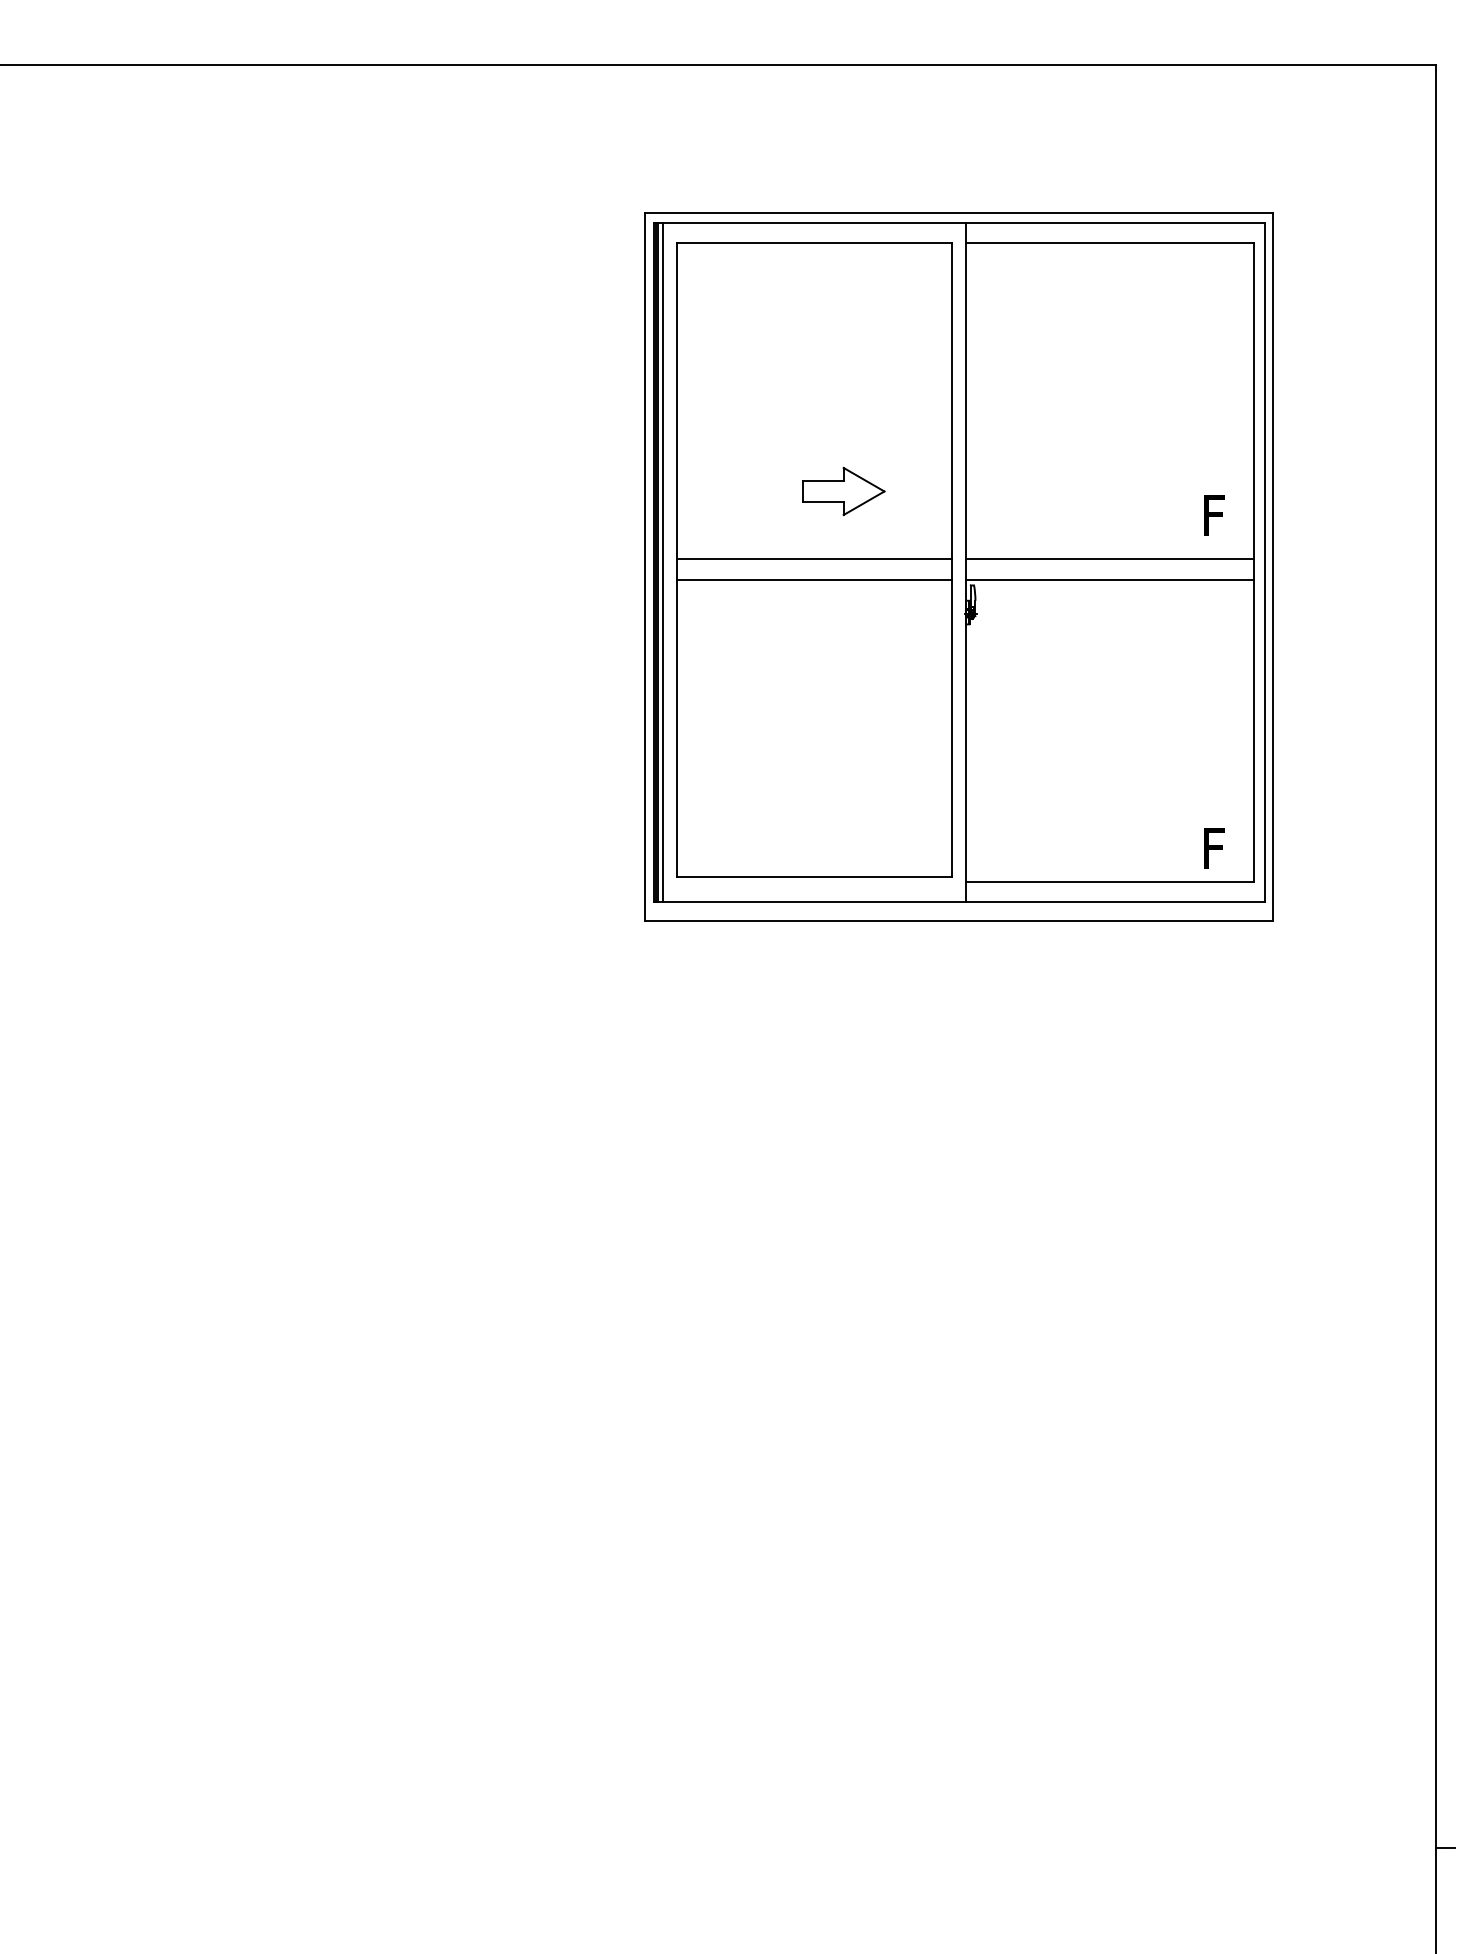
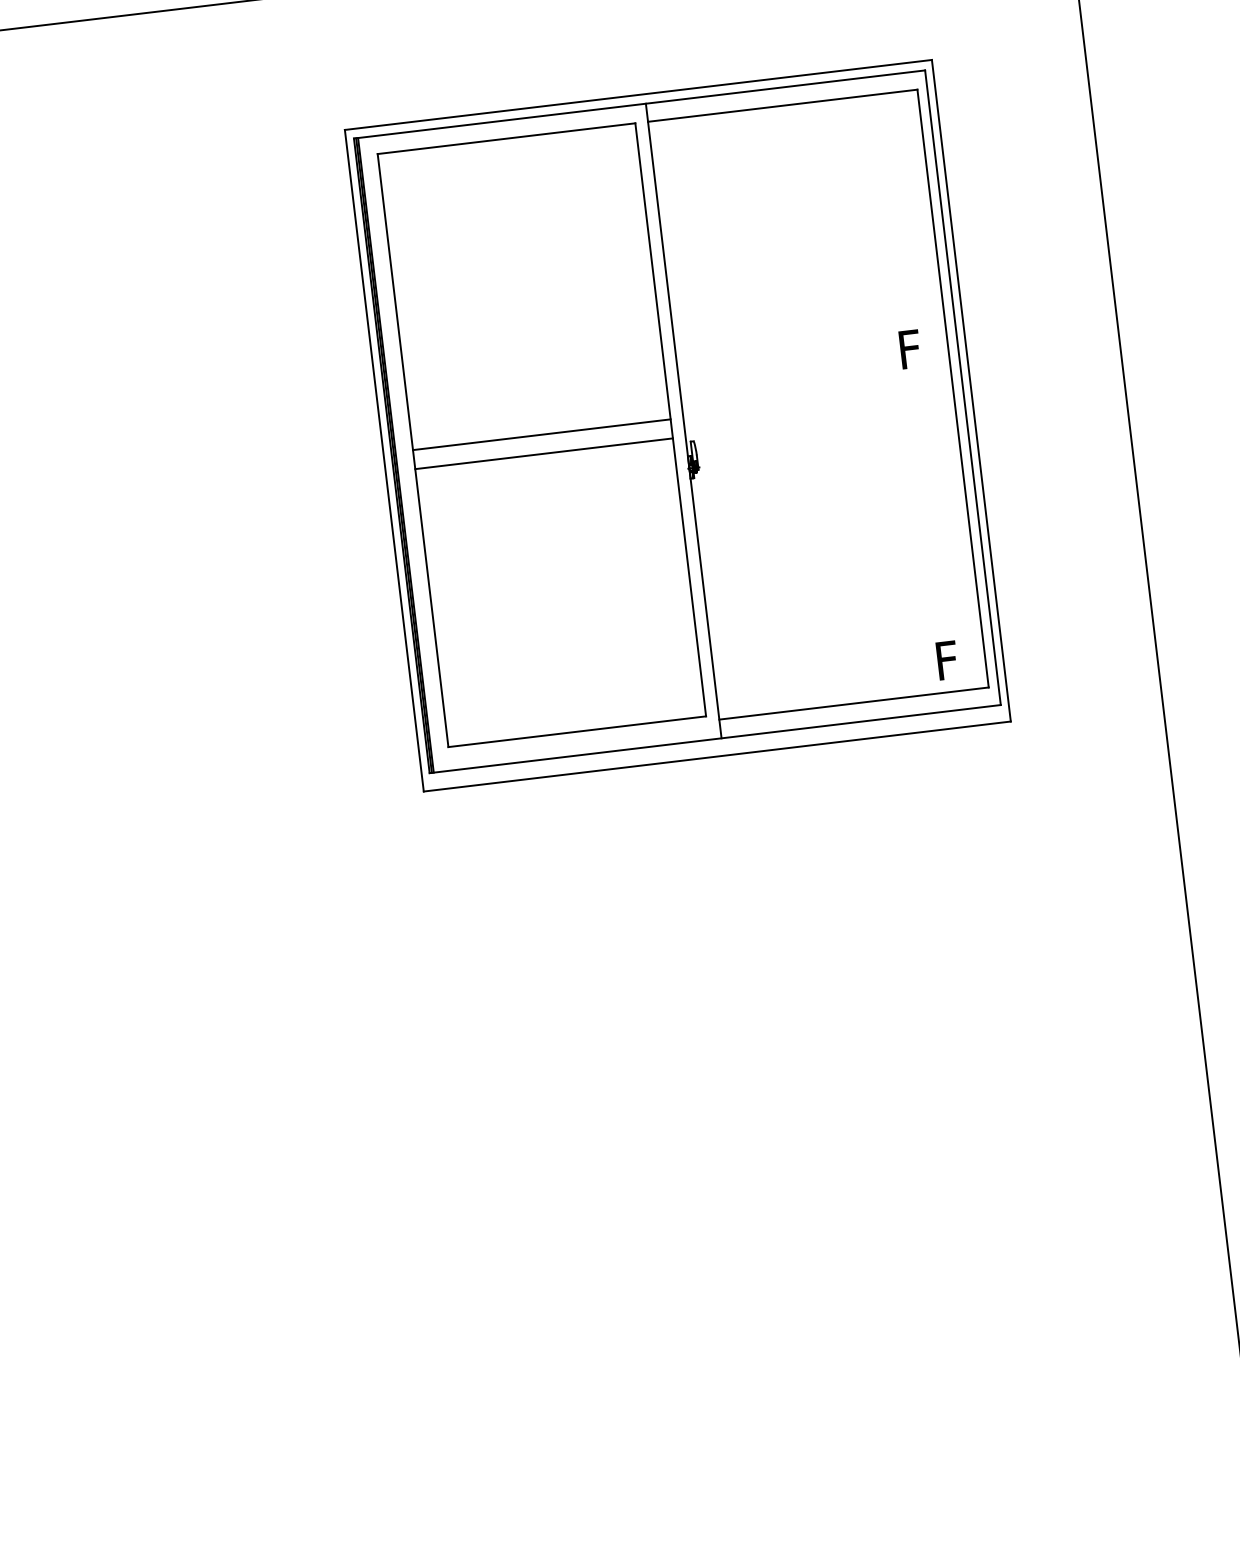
part: (843, 491) -> (561, 368), removed
line: (1109, 559) -> (817, 401), removed
line: (663, 562) -> (401, 454), removed
line: (1109, 579) -> (819, 420), removed

